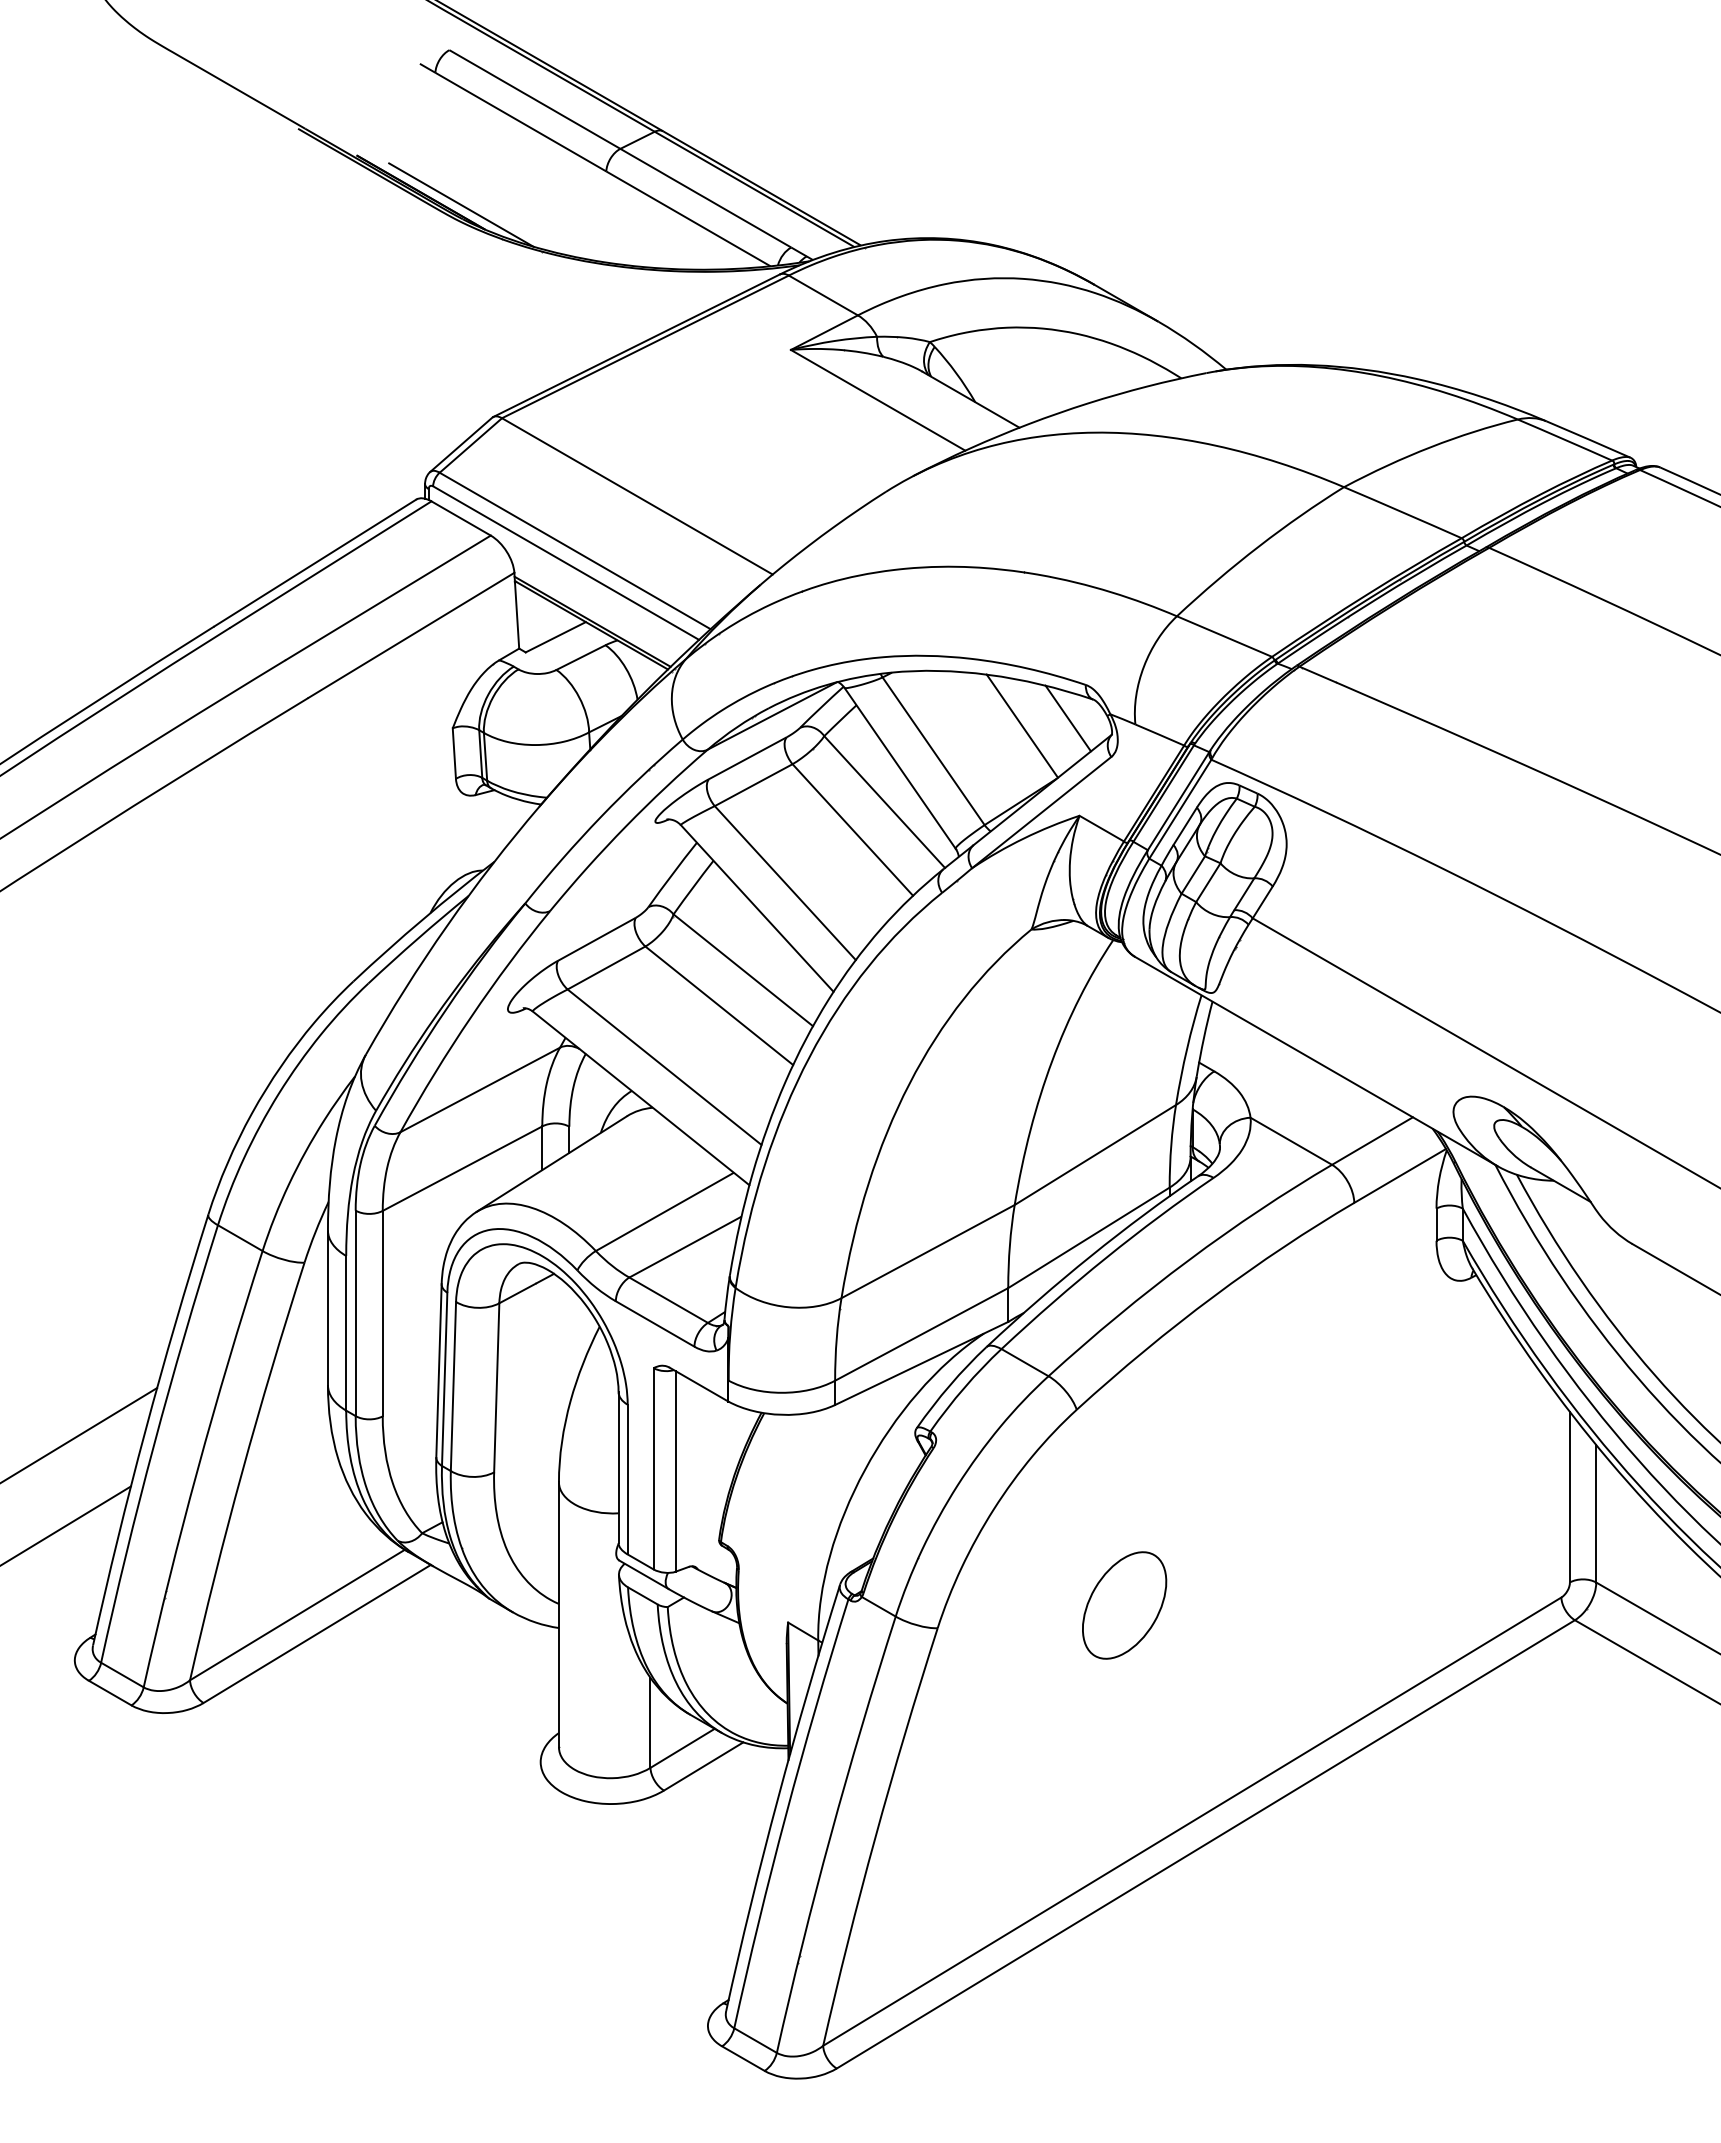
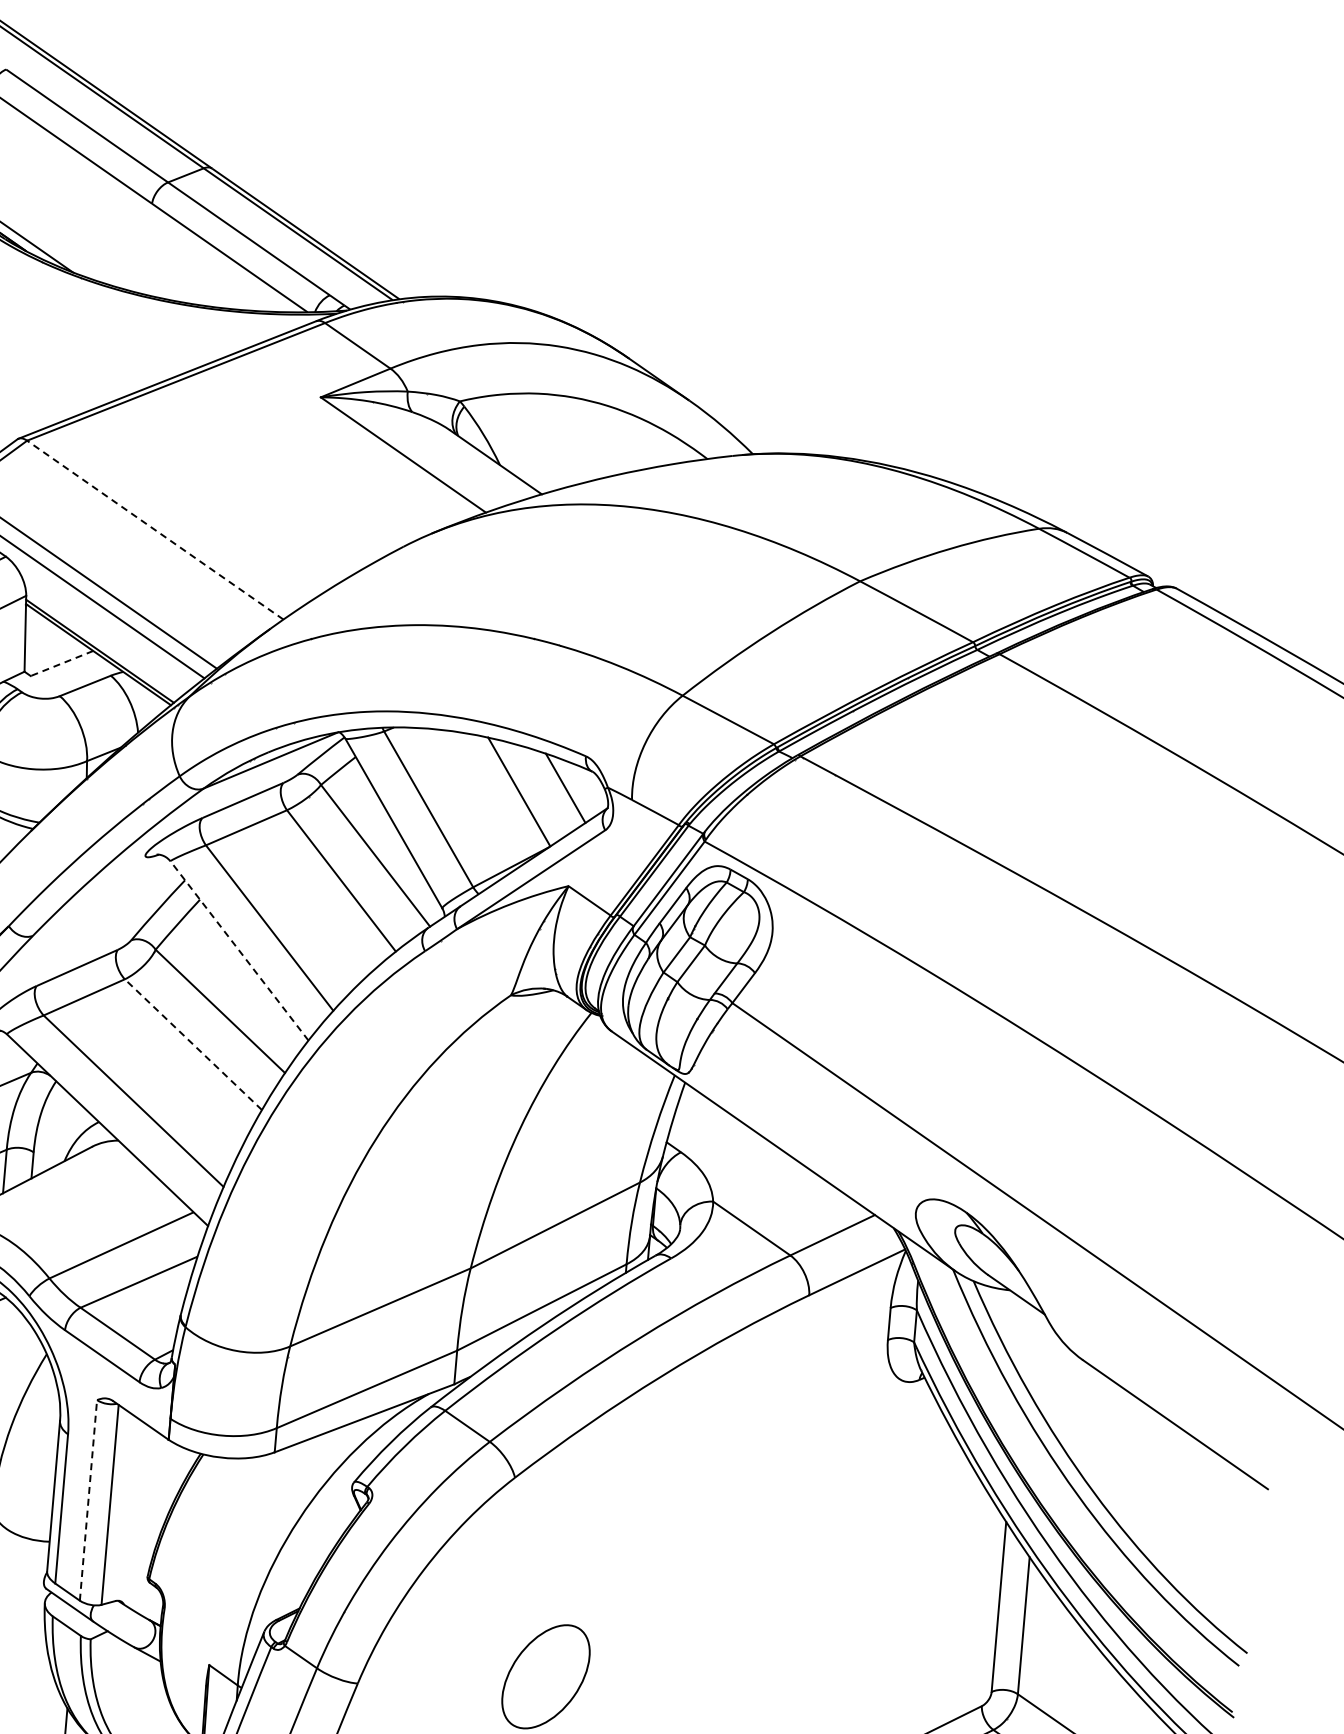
line: (636, 496) -> (154, 530), solid -> dashed
line: (555, 637) -> (61, 663), solid -> dashed
line: (756, 908) -> (238, 950), solid -> dashed
line: (719, 1005) -> (193, 1044), solid -> dashed
line: (653, 1468) -> (88, 1500), solid -> dashed

